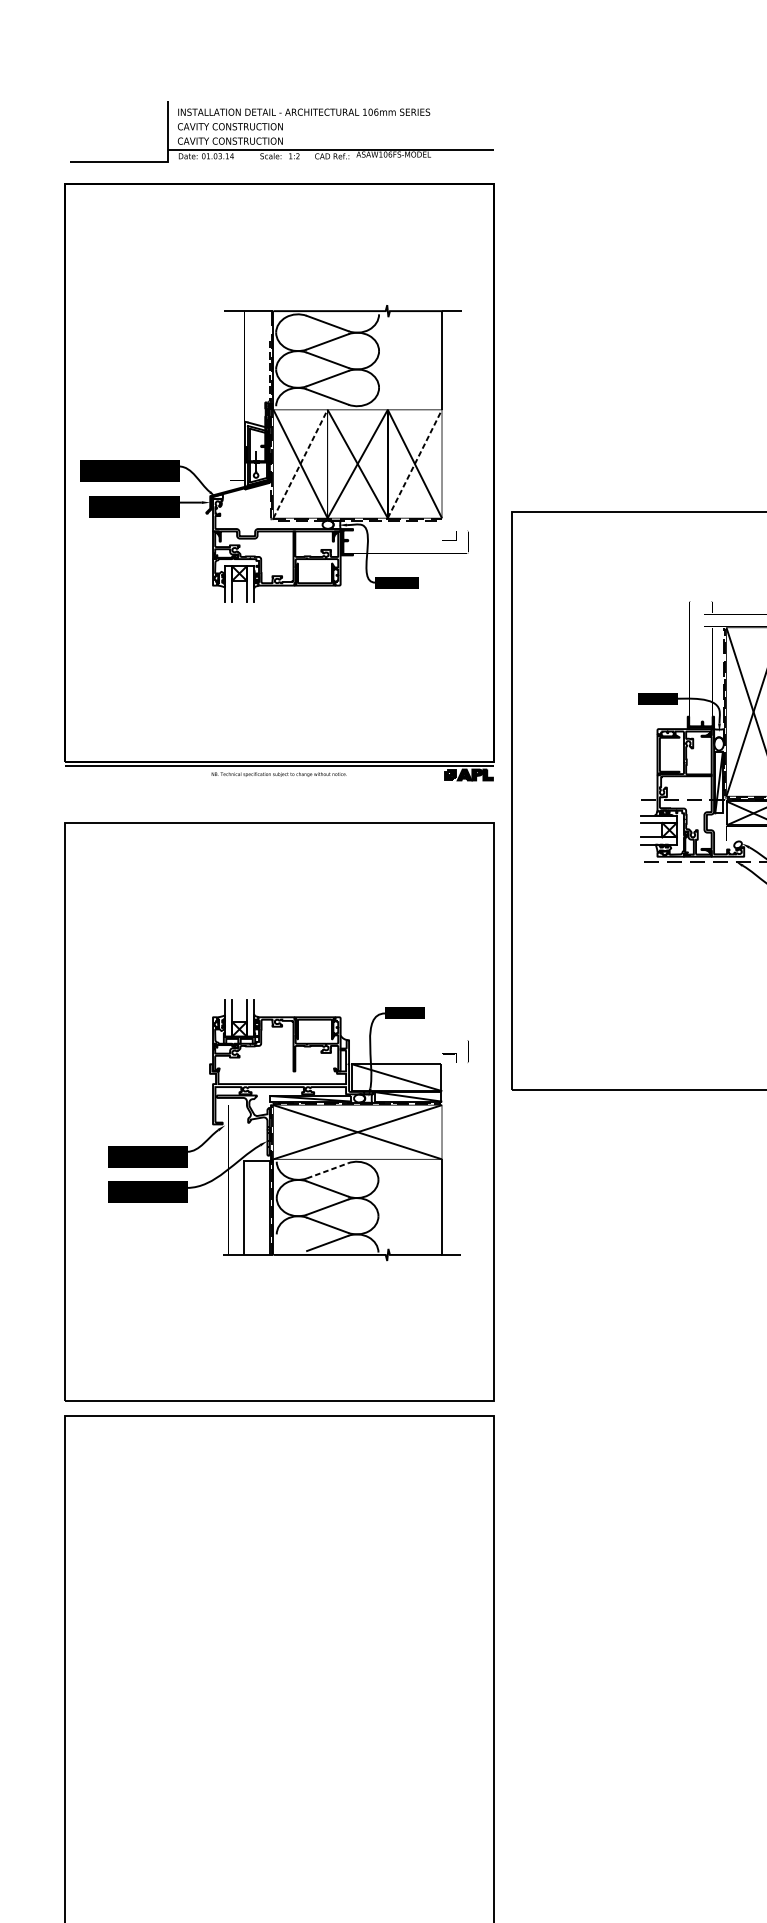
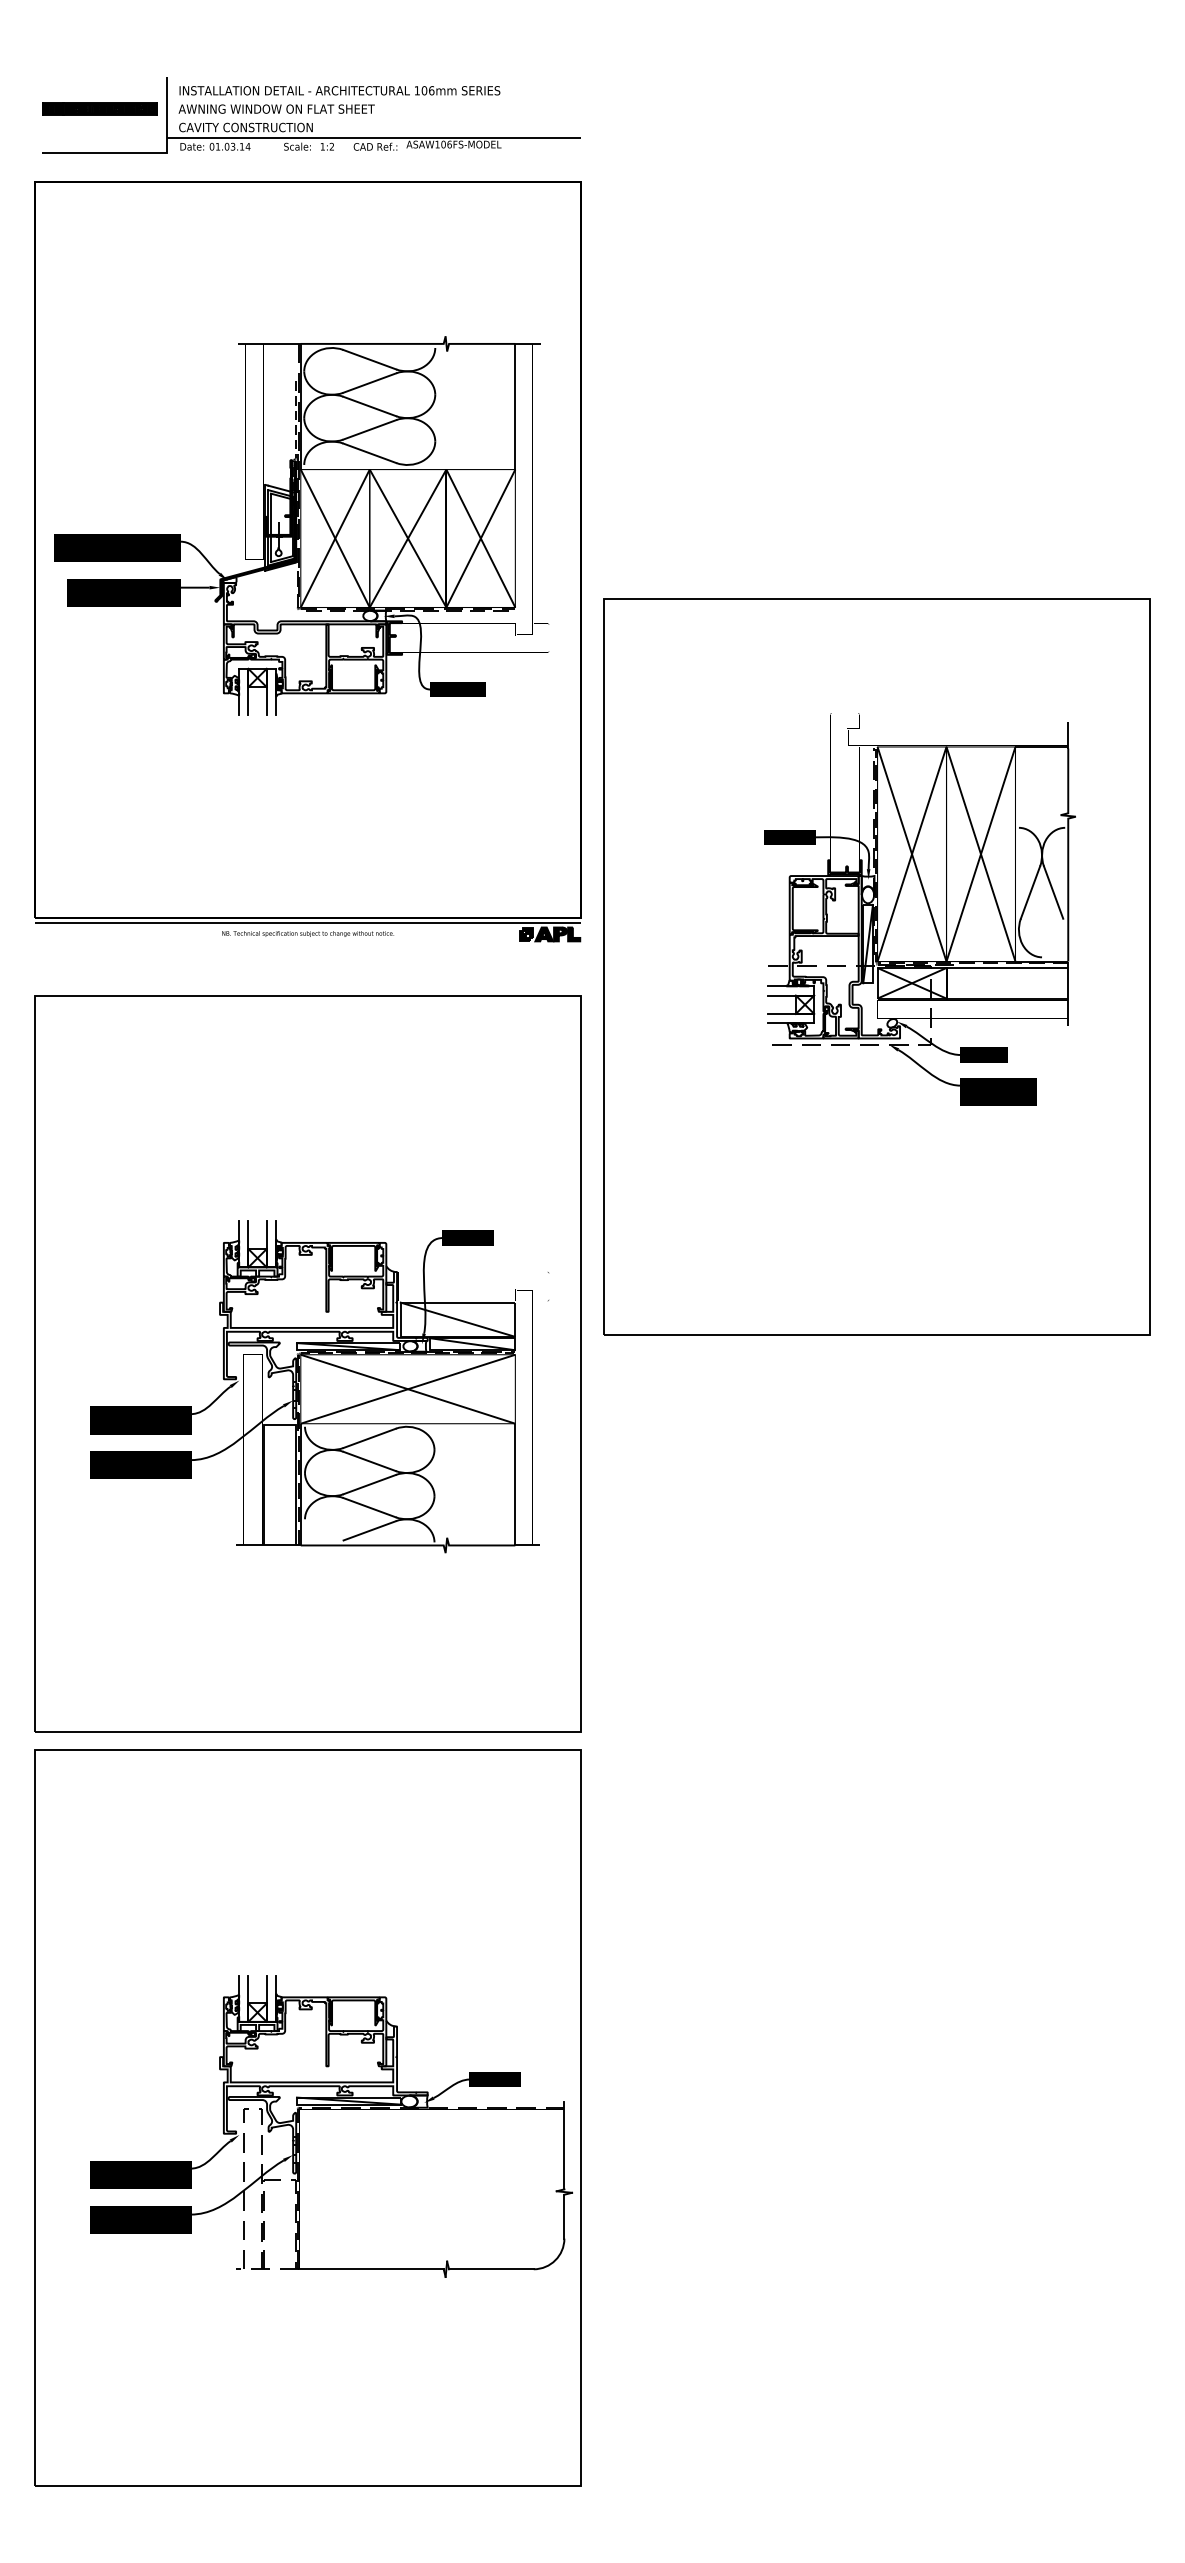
part: (115, 126) -> (99, 108), added
text: (254, 126) -> (276, 108), CAVITY CONSTRUCTION -> AWNING WINDOW ON FLAT SHEET
line: (300, 463) -> (335, 538), dashed -> solid
line: (415, 463) -> (481, 538), dashed -> solid
line: (327, 1170) -> (369, 1438), dashed -> solid
part: (297, 1711) -> (331, 2126), added

